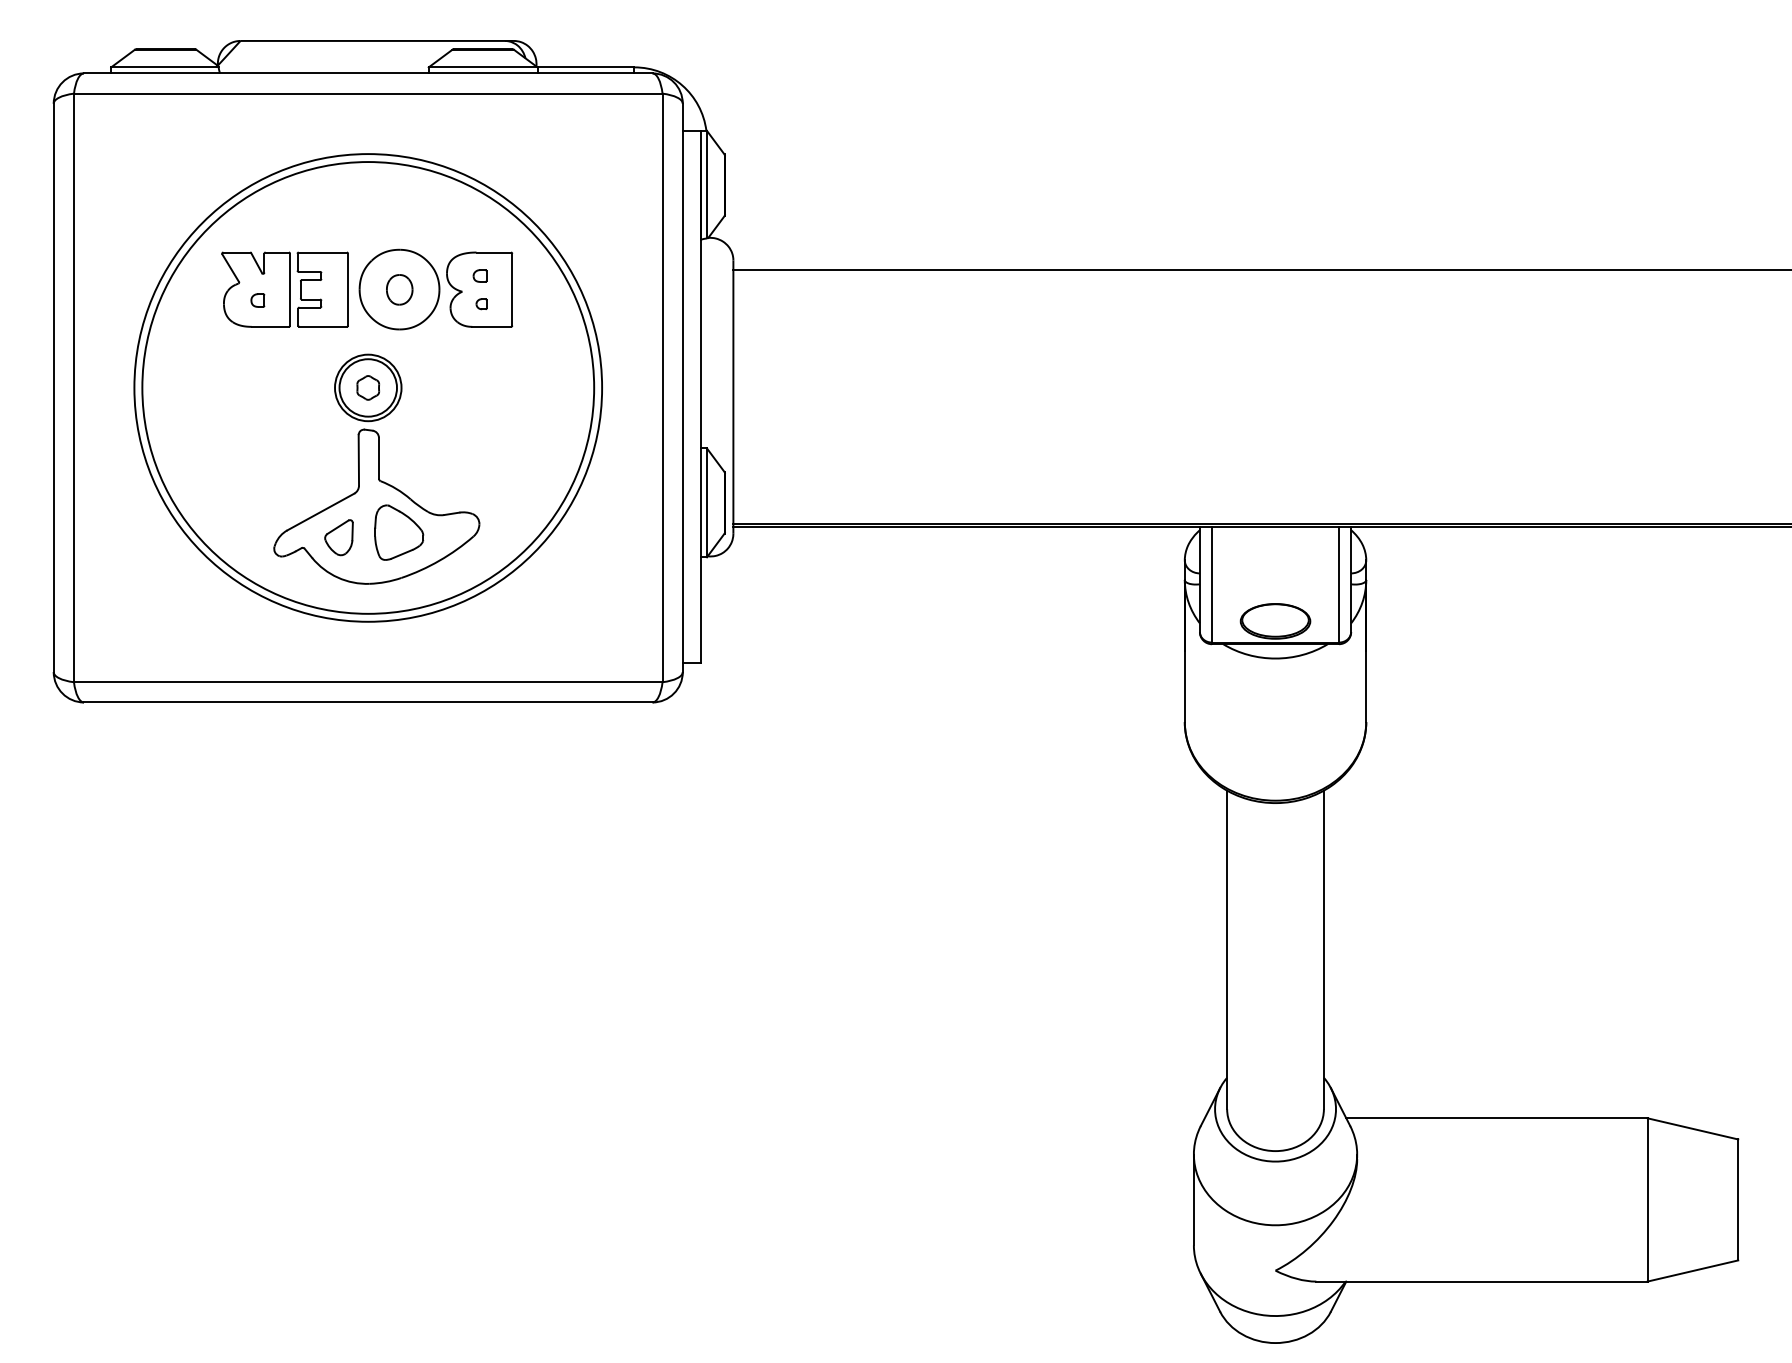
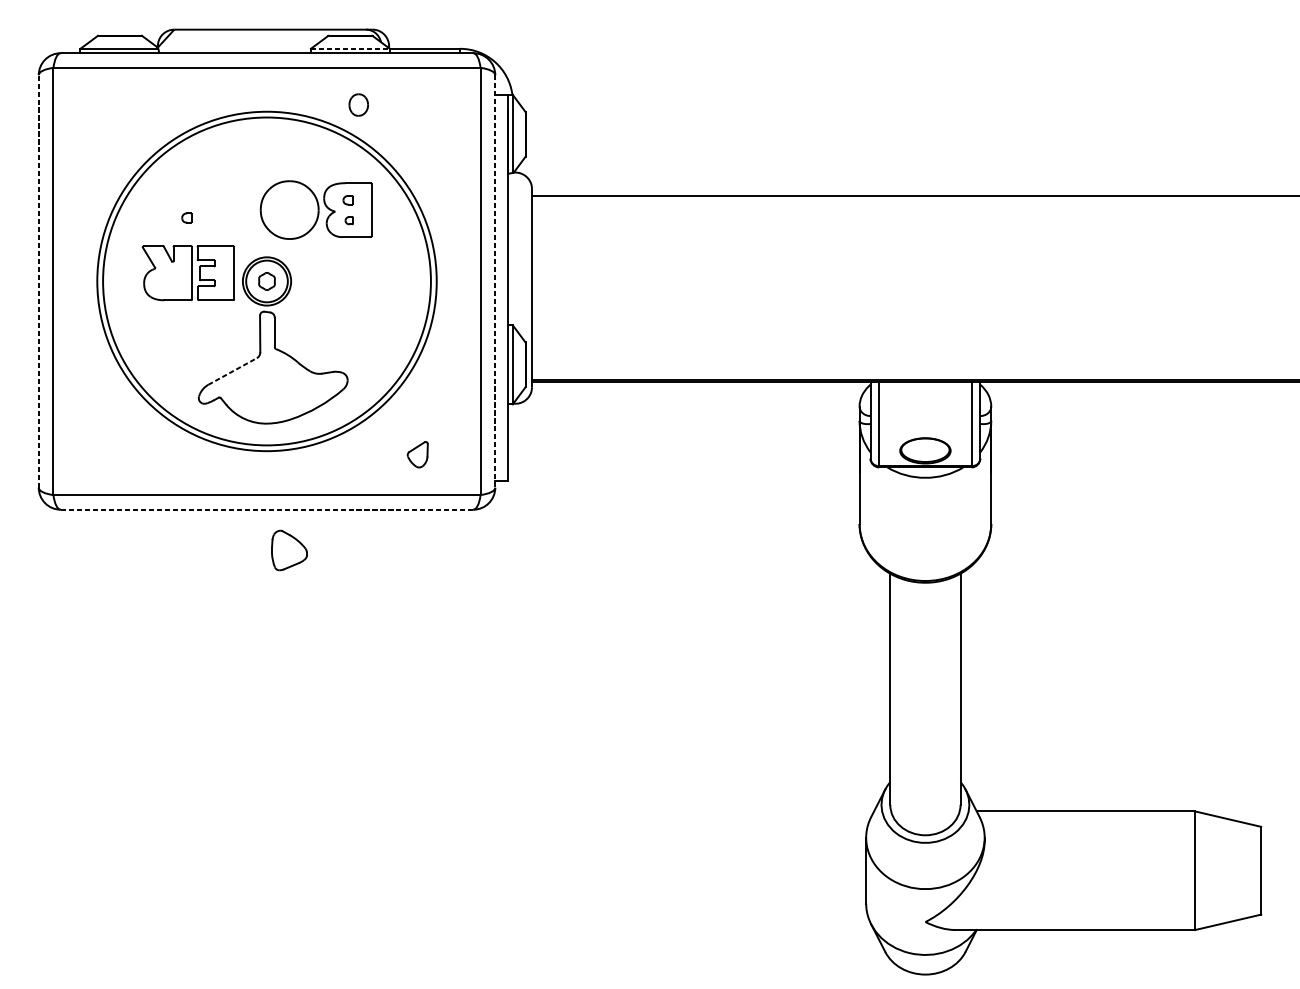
line: (483, 67) -> (350, 48), solid -> dashed
part: (284, 289) -> (188, 273), moved
part: (399, 289) -> (358, 104), moved
line: (53, 387) -> (38, 281), solid -> dashed
line: (682, 388) -> (495, 281), solid -> dashed
line: (321, 511) -> (233, 371), solid -> dashed
part: (399, 532) -> (289, 550), moved
part: (338, 537) -> (417, 454), moved
line: (367, 702) -> (266, 509), solid -> dashed

